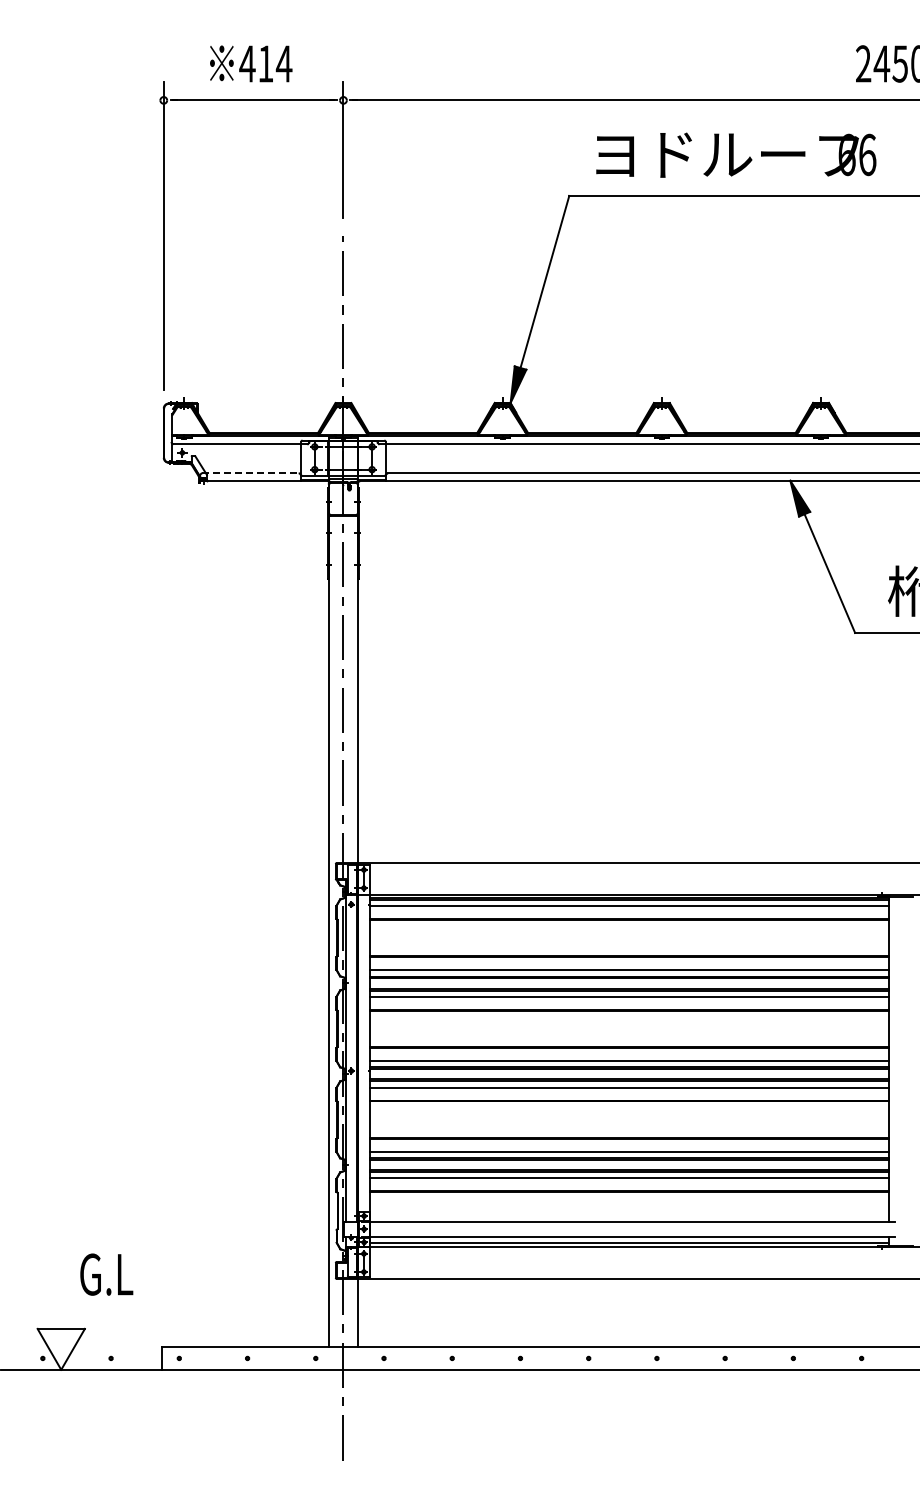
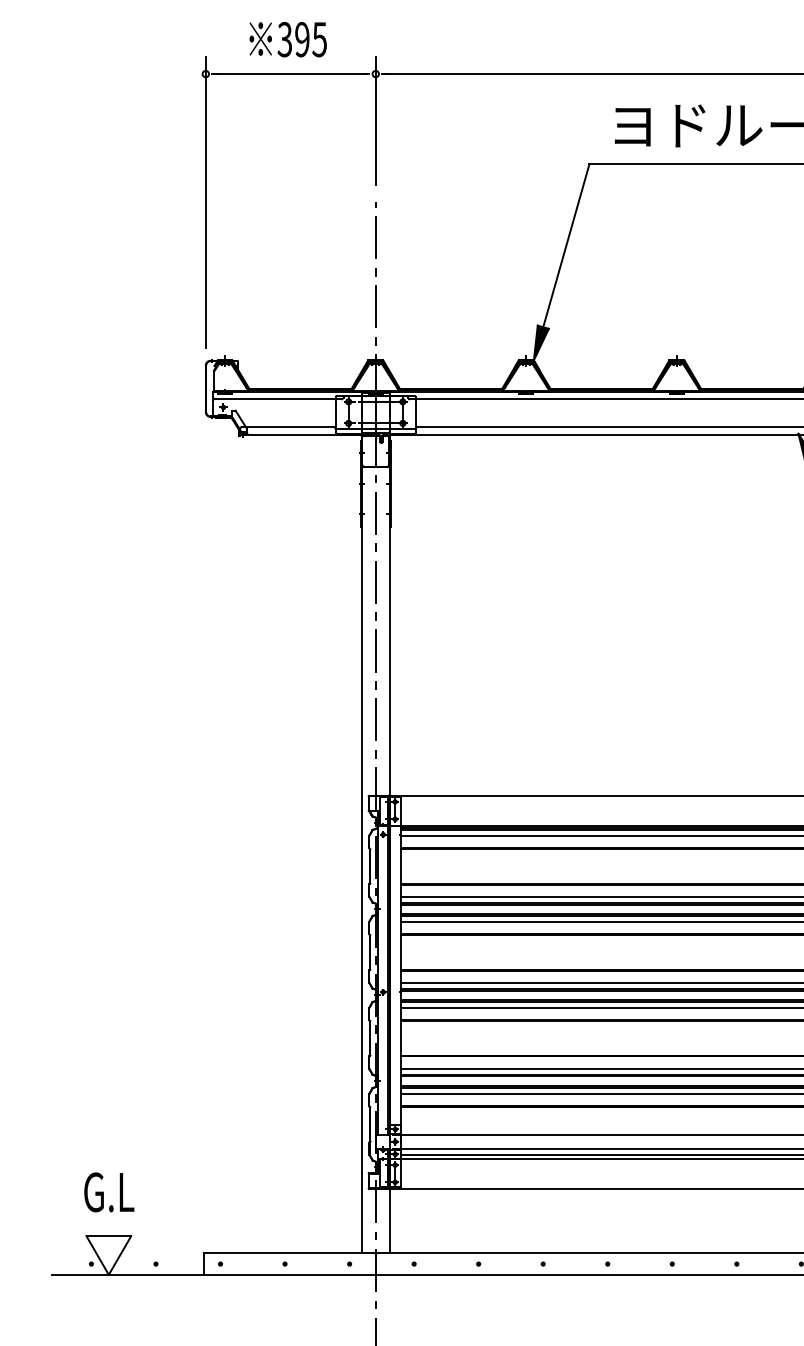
text: (265, 63) -> (302, 39), 414 -> 395
line: (251, 473) -> (288, 427), dashed -> solid
text: (106, 1274) -> (109, 1192), moved

